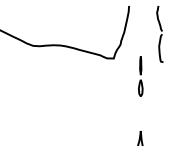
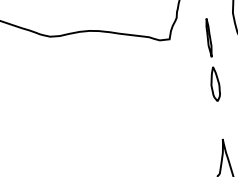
part: (140, 76) -> (211, 60), size x1.43

